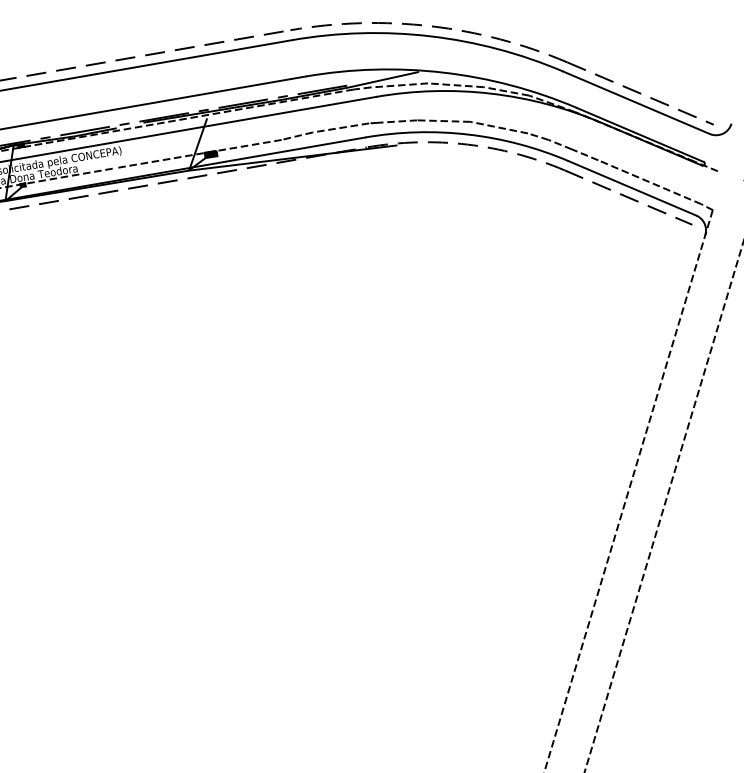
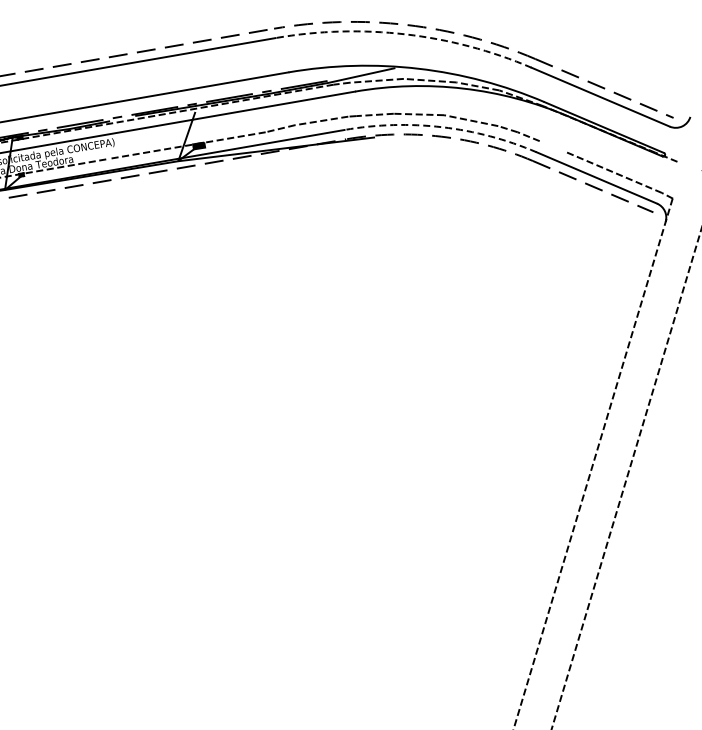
arc: (429, 36) -> (405, 34), solid -> dashed
arc: (468, 134) -> (442, 127), solid -> dashed
line: (584, 155) -> (551, 146), removed

